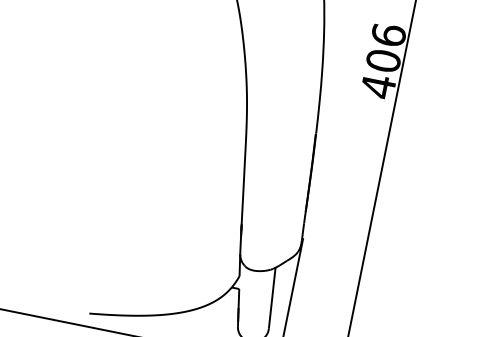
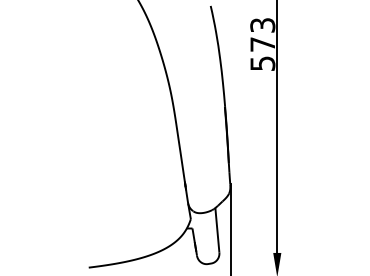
text: (383, 60) -> (262, 44), 406 -> 573

